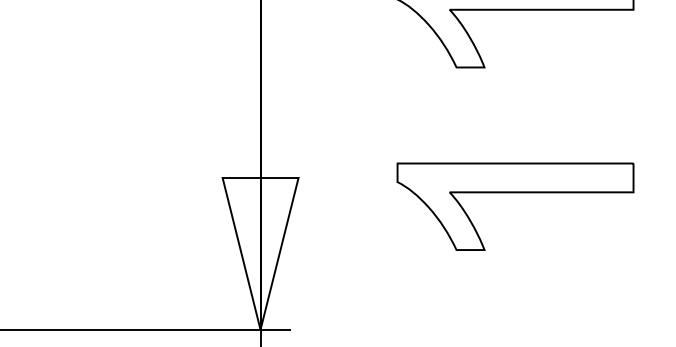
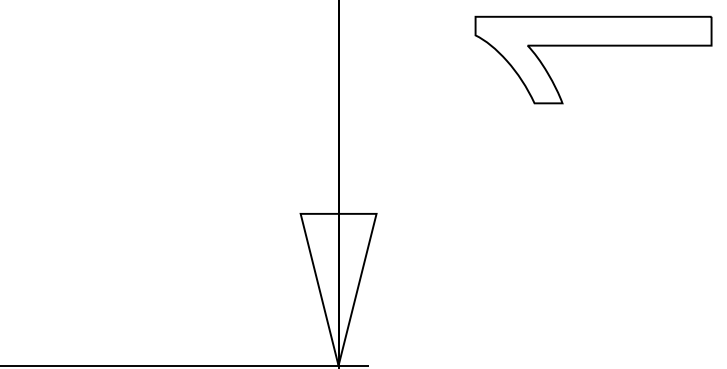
part: (515, 193) -> (593, 229), removed

